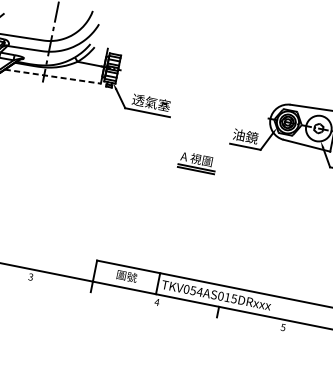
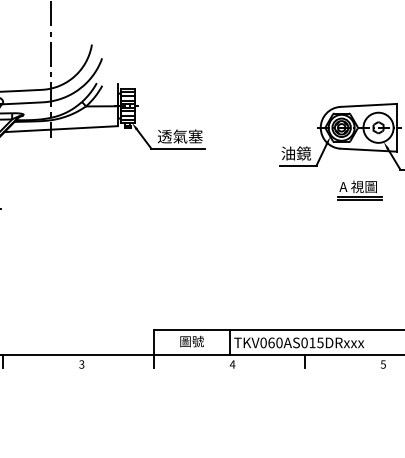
line: (53, 76) -> (61, 129), dashed -> solid
part: (197, 162) -> (359, 190), moved
text: (196, 291) -> (275, 342), TKV054AS015DRxxx -> TKV060AS015DRxxx

